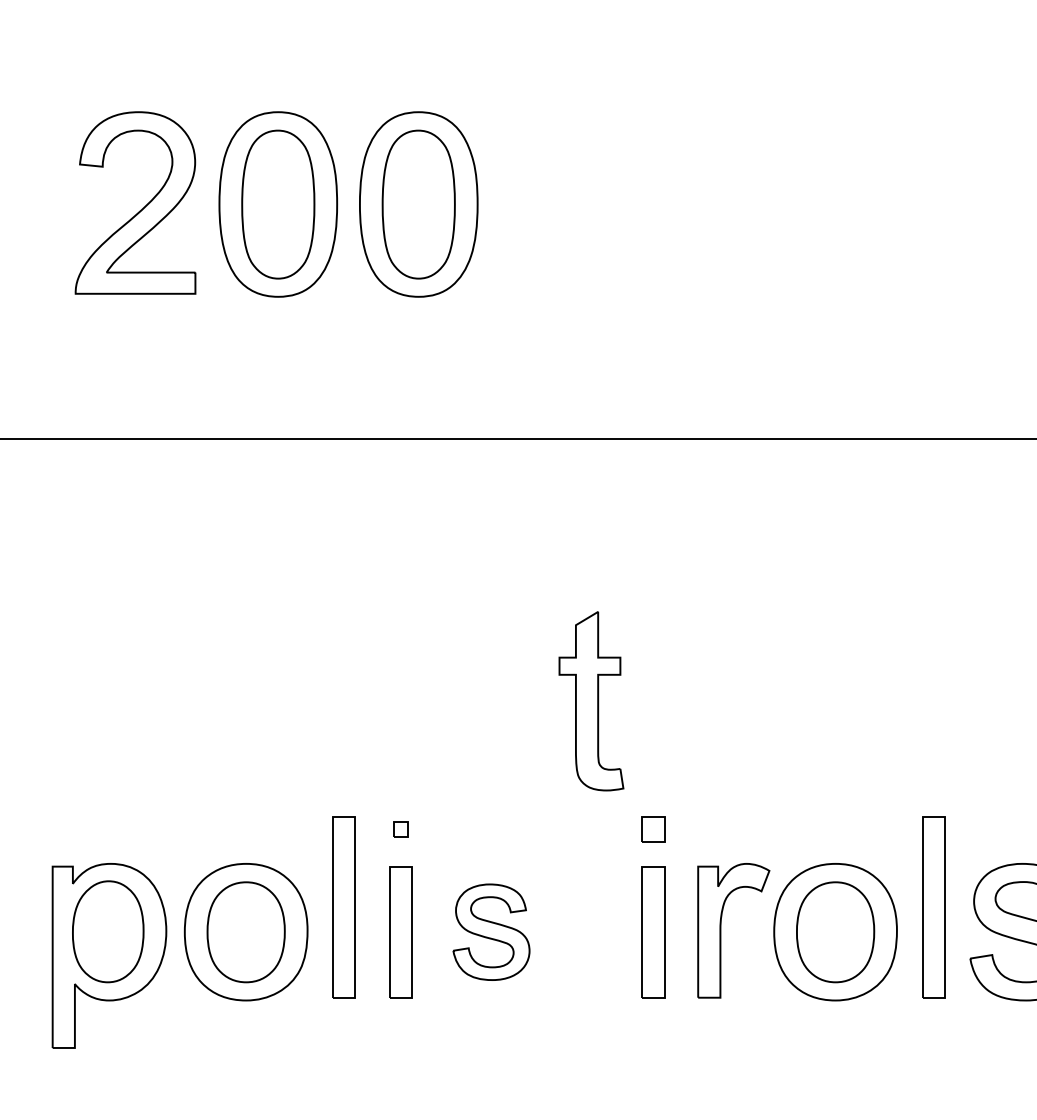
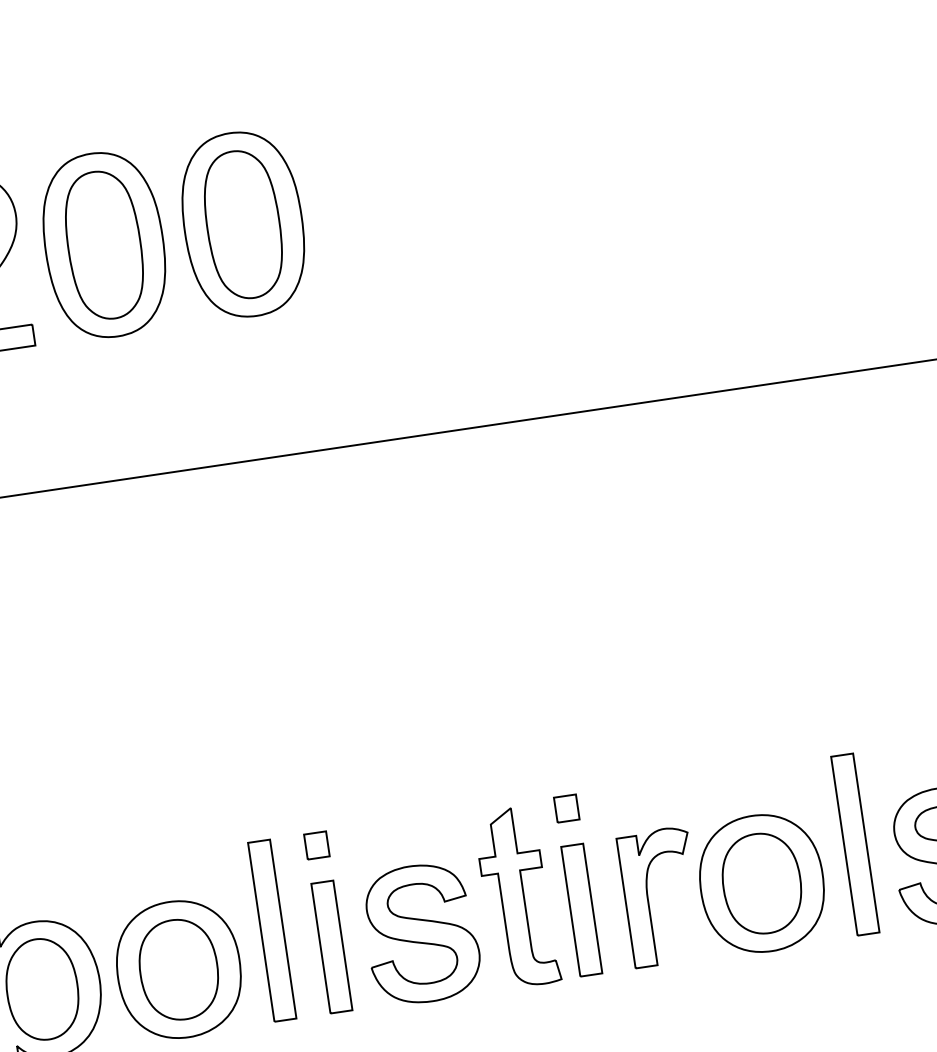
part: (591, 701) -> (517, 897), moved
part: (400, 829) -> (316, 845), size x1.67
part: (491, 932) -> (421, 934), size x1.43

